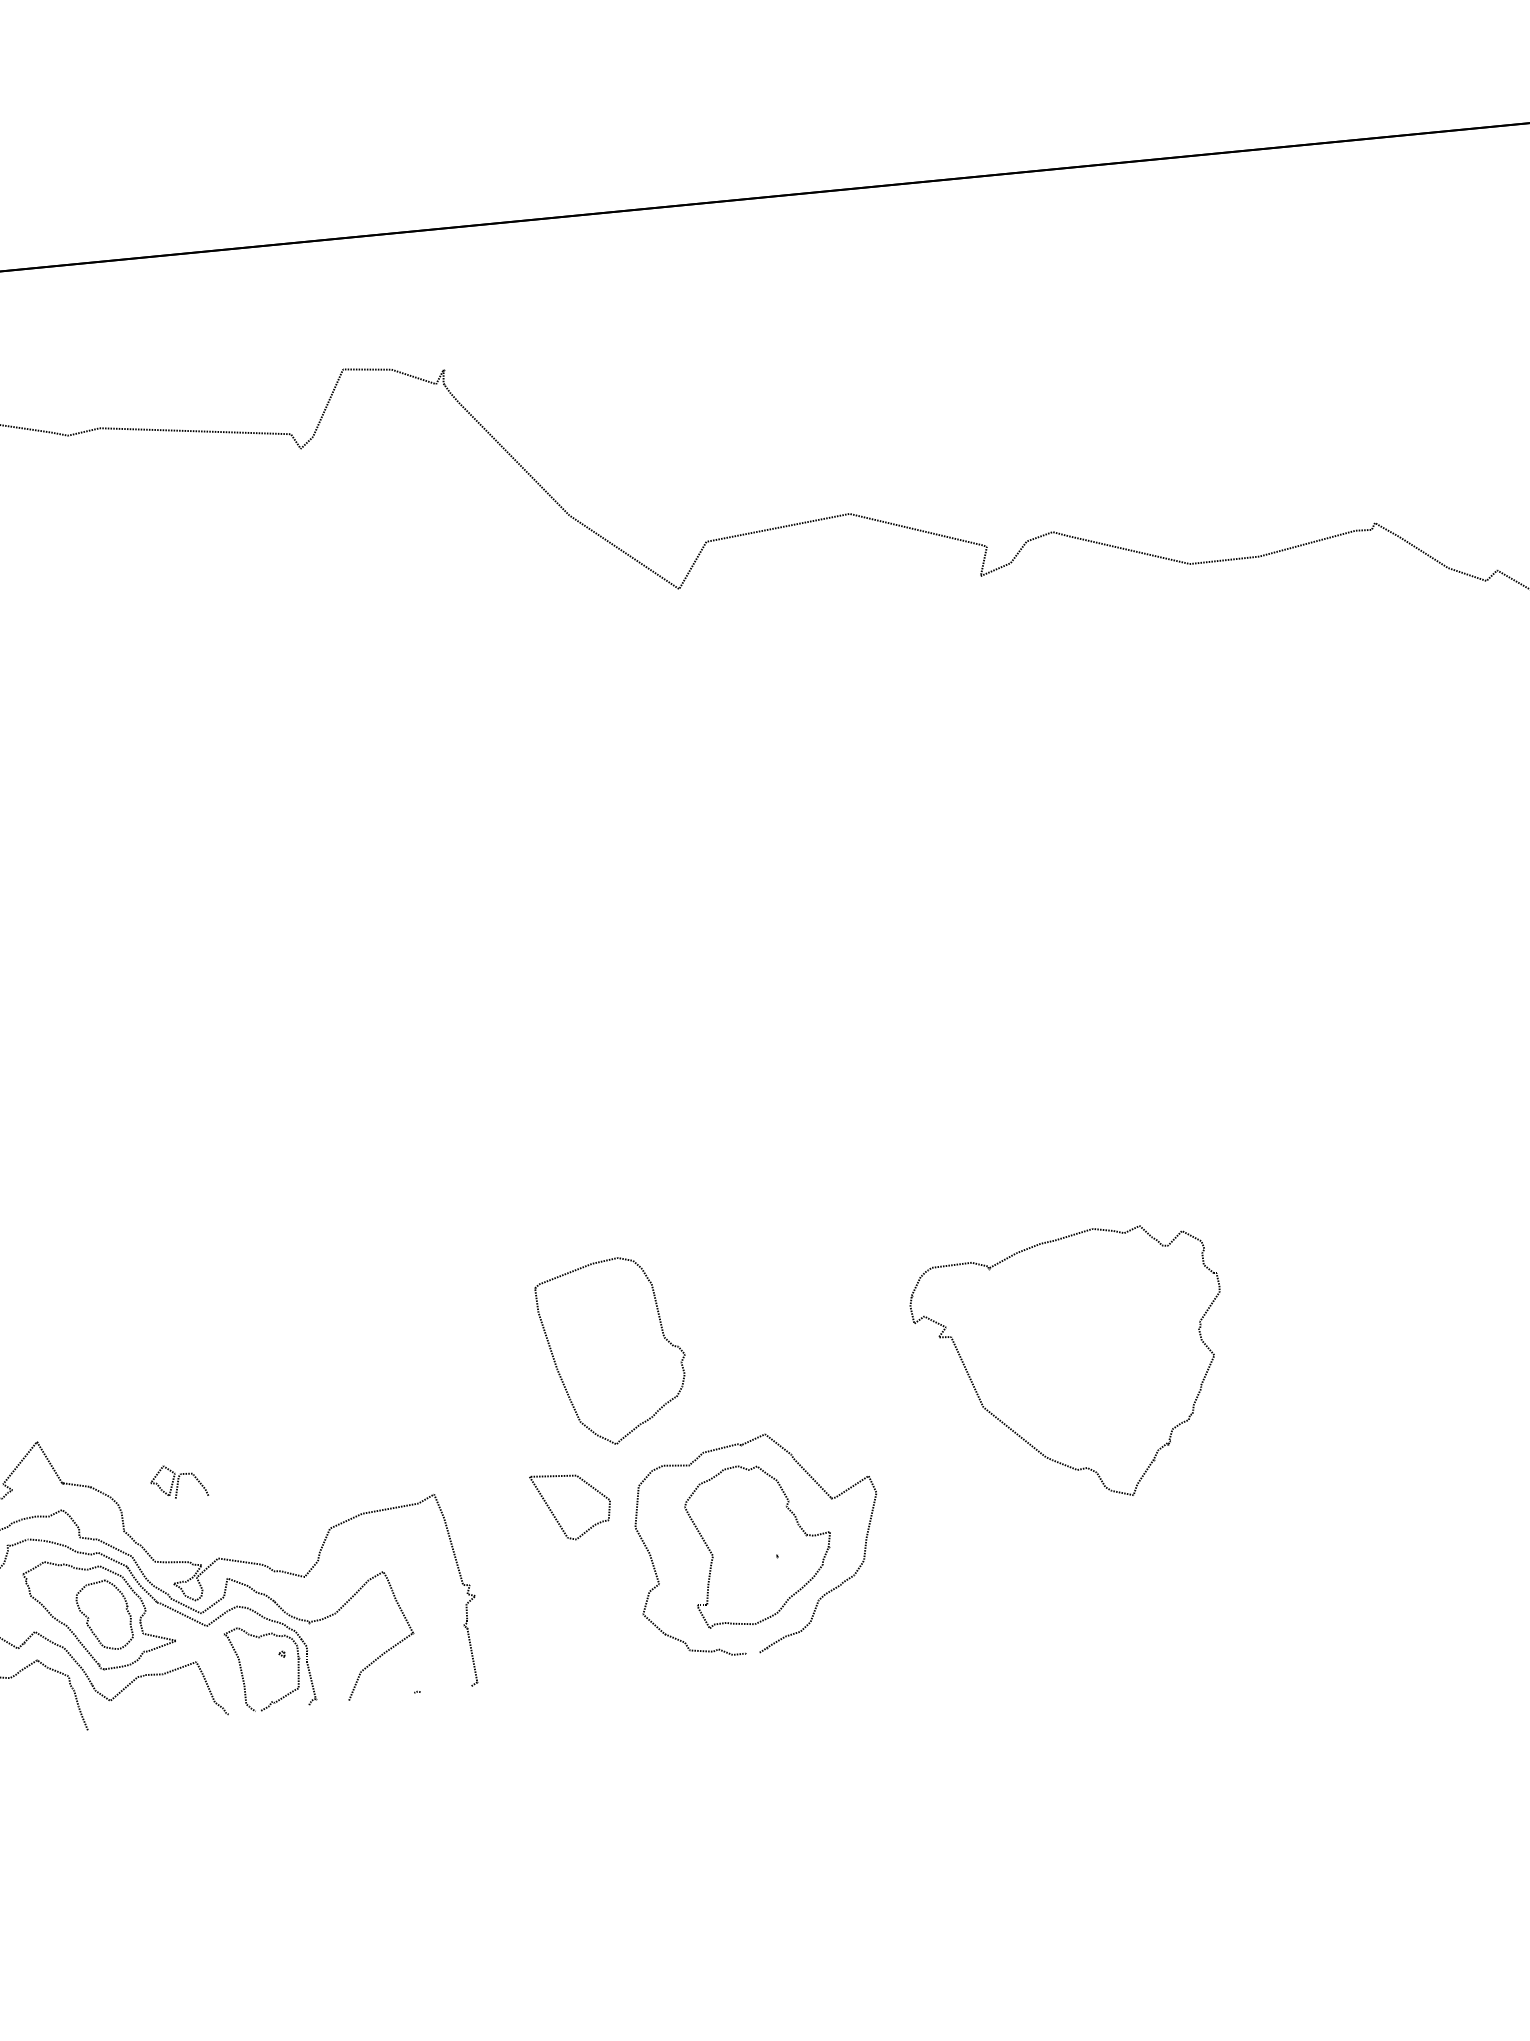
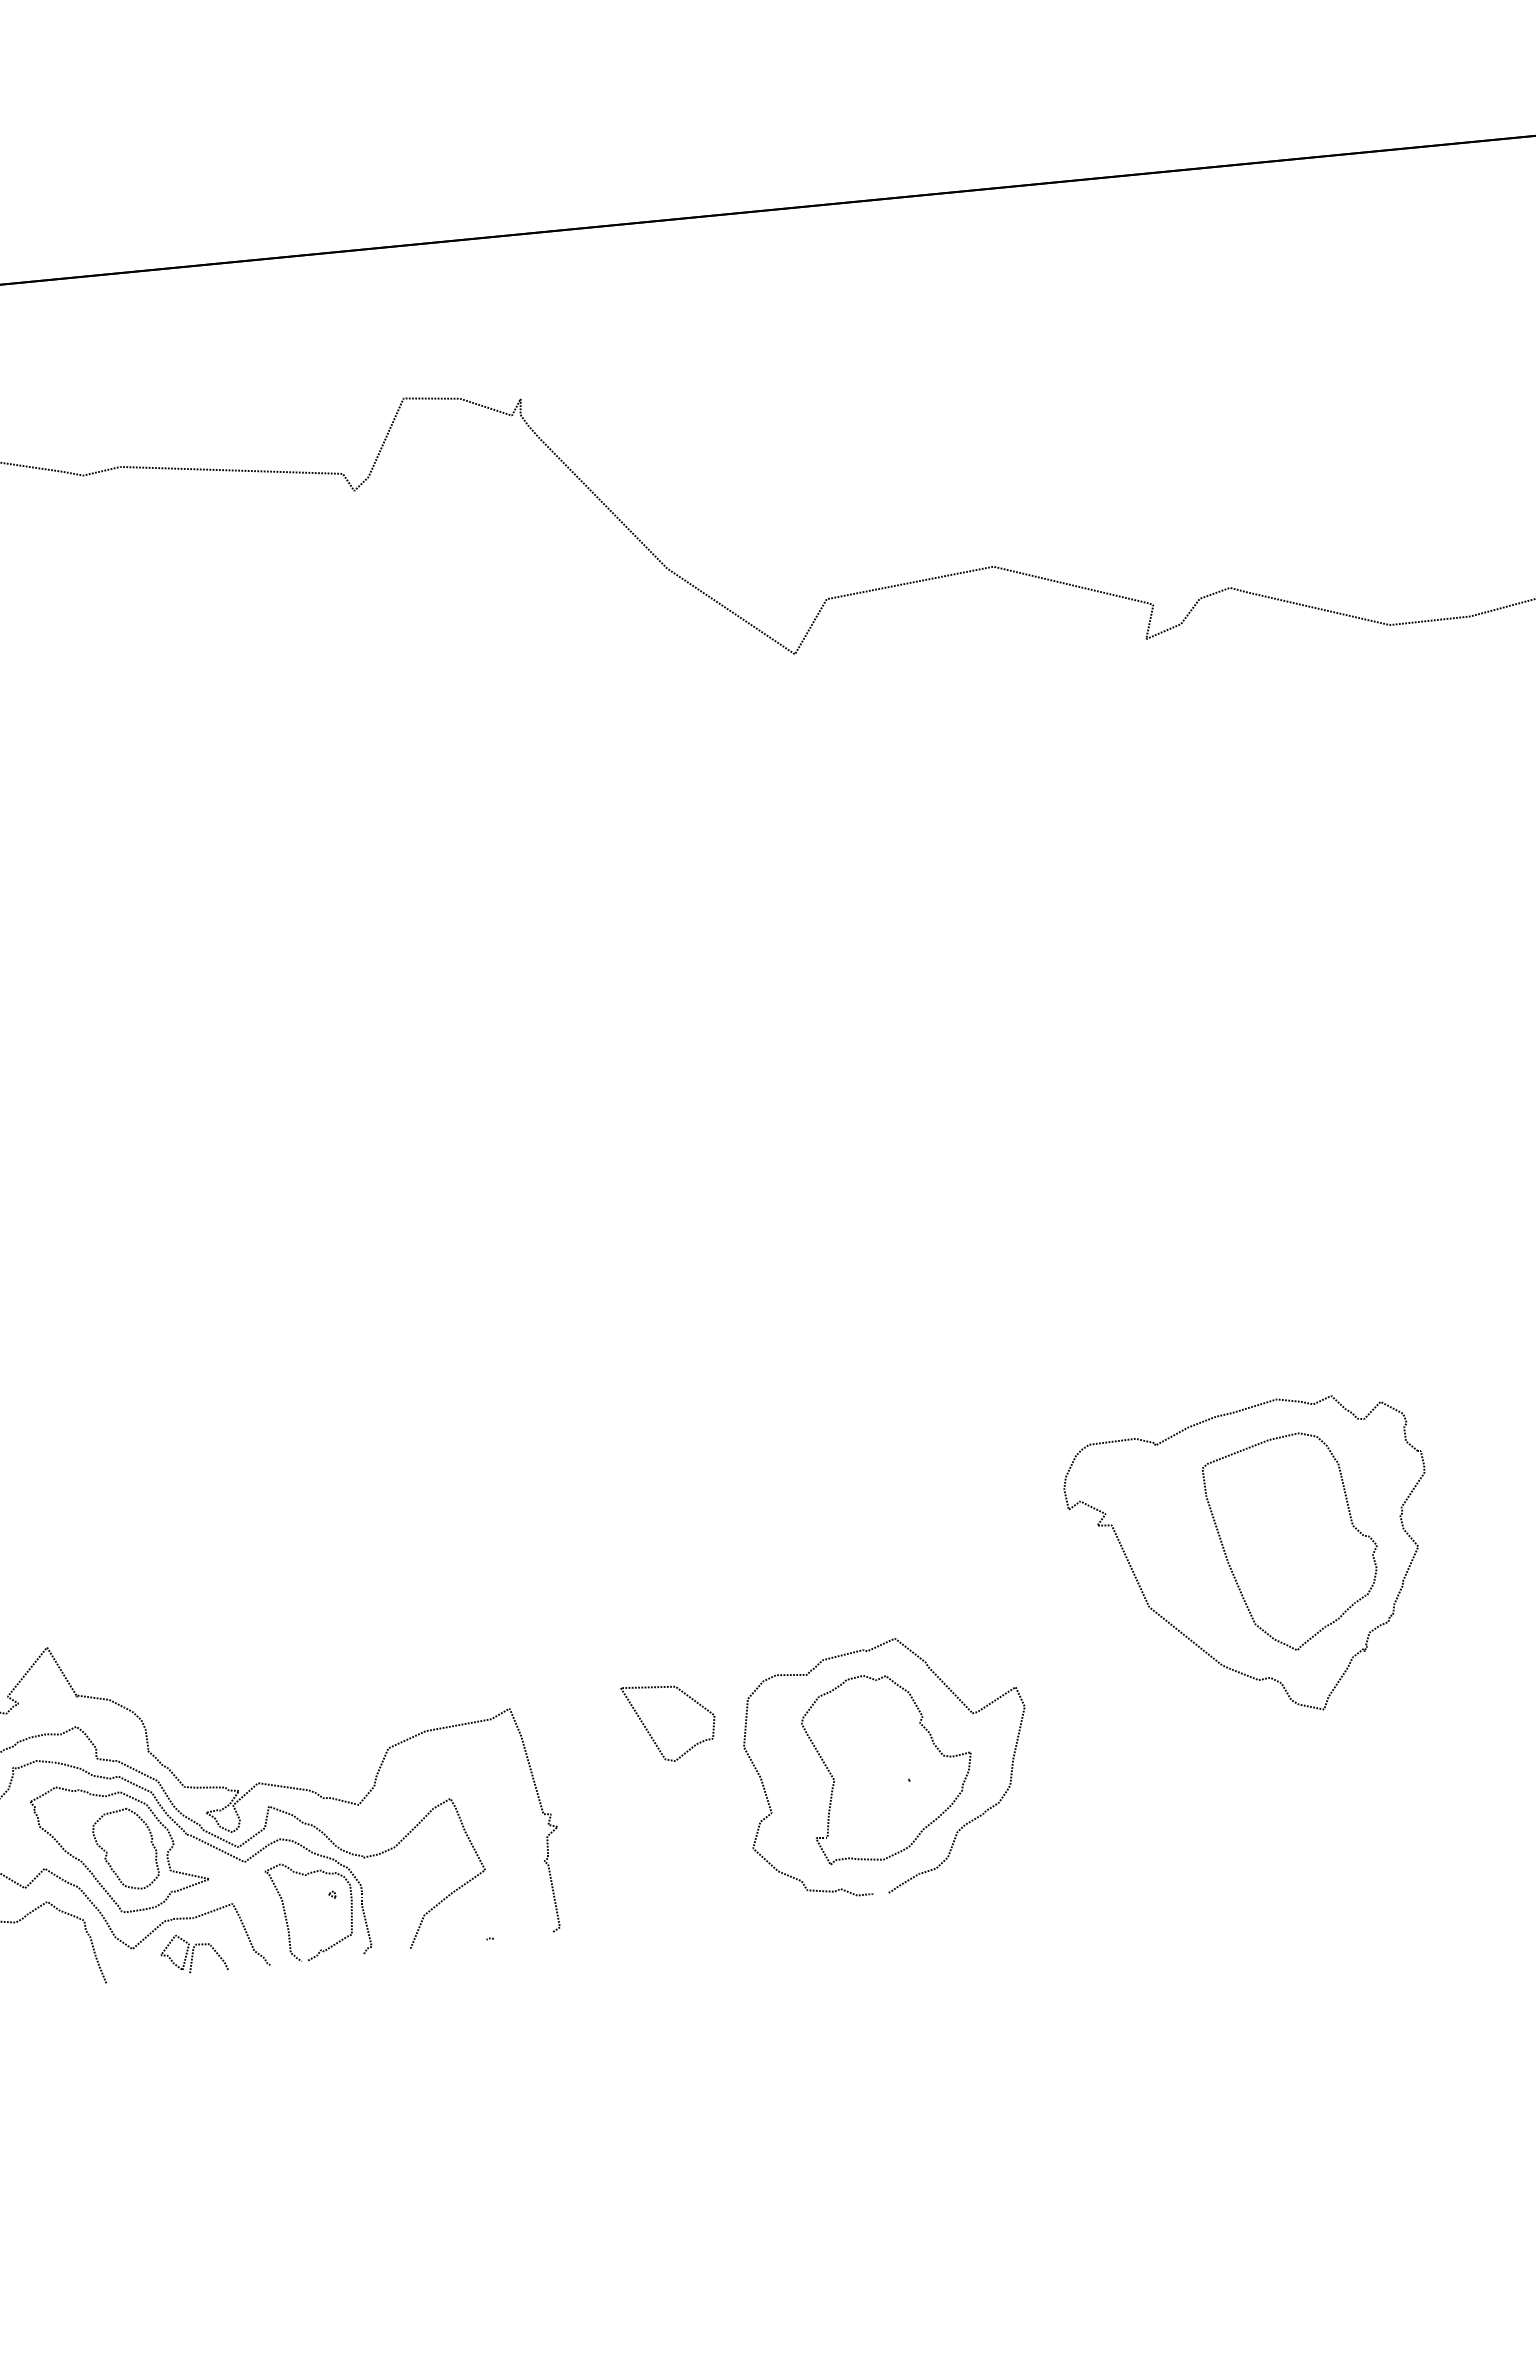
part: (559, 1371) -> (1230, 1565), moved
part: (179, 1481) -> (194, 1953), moved

